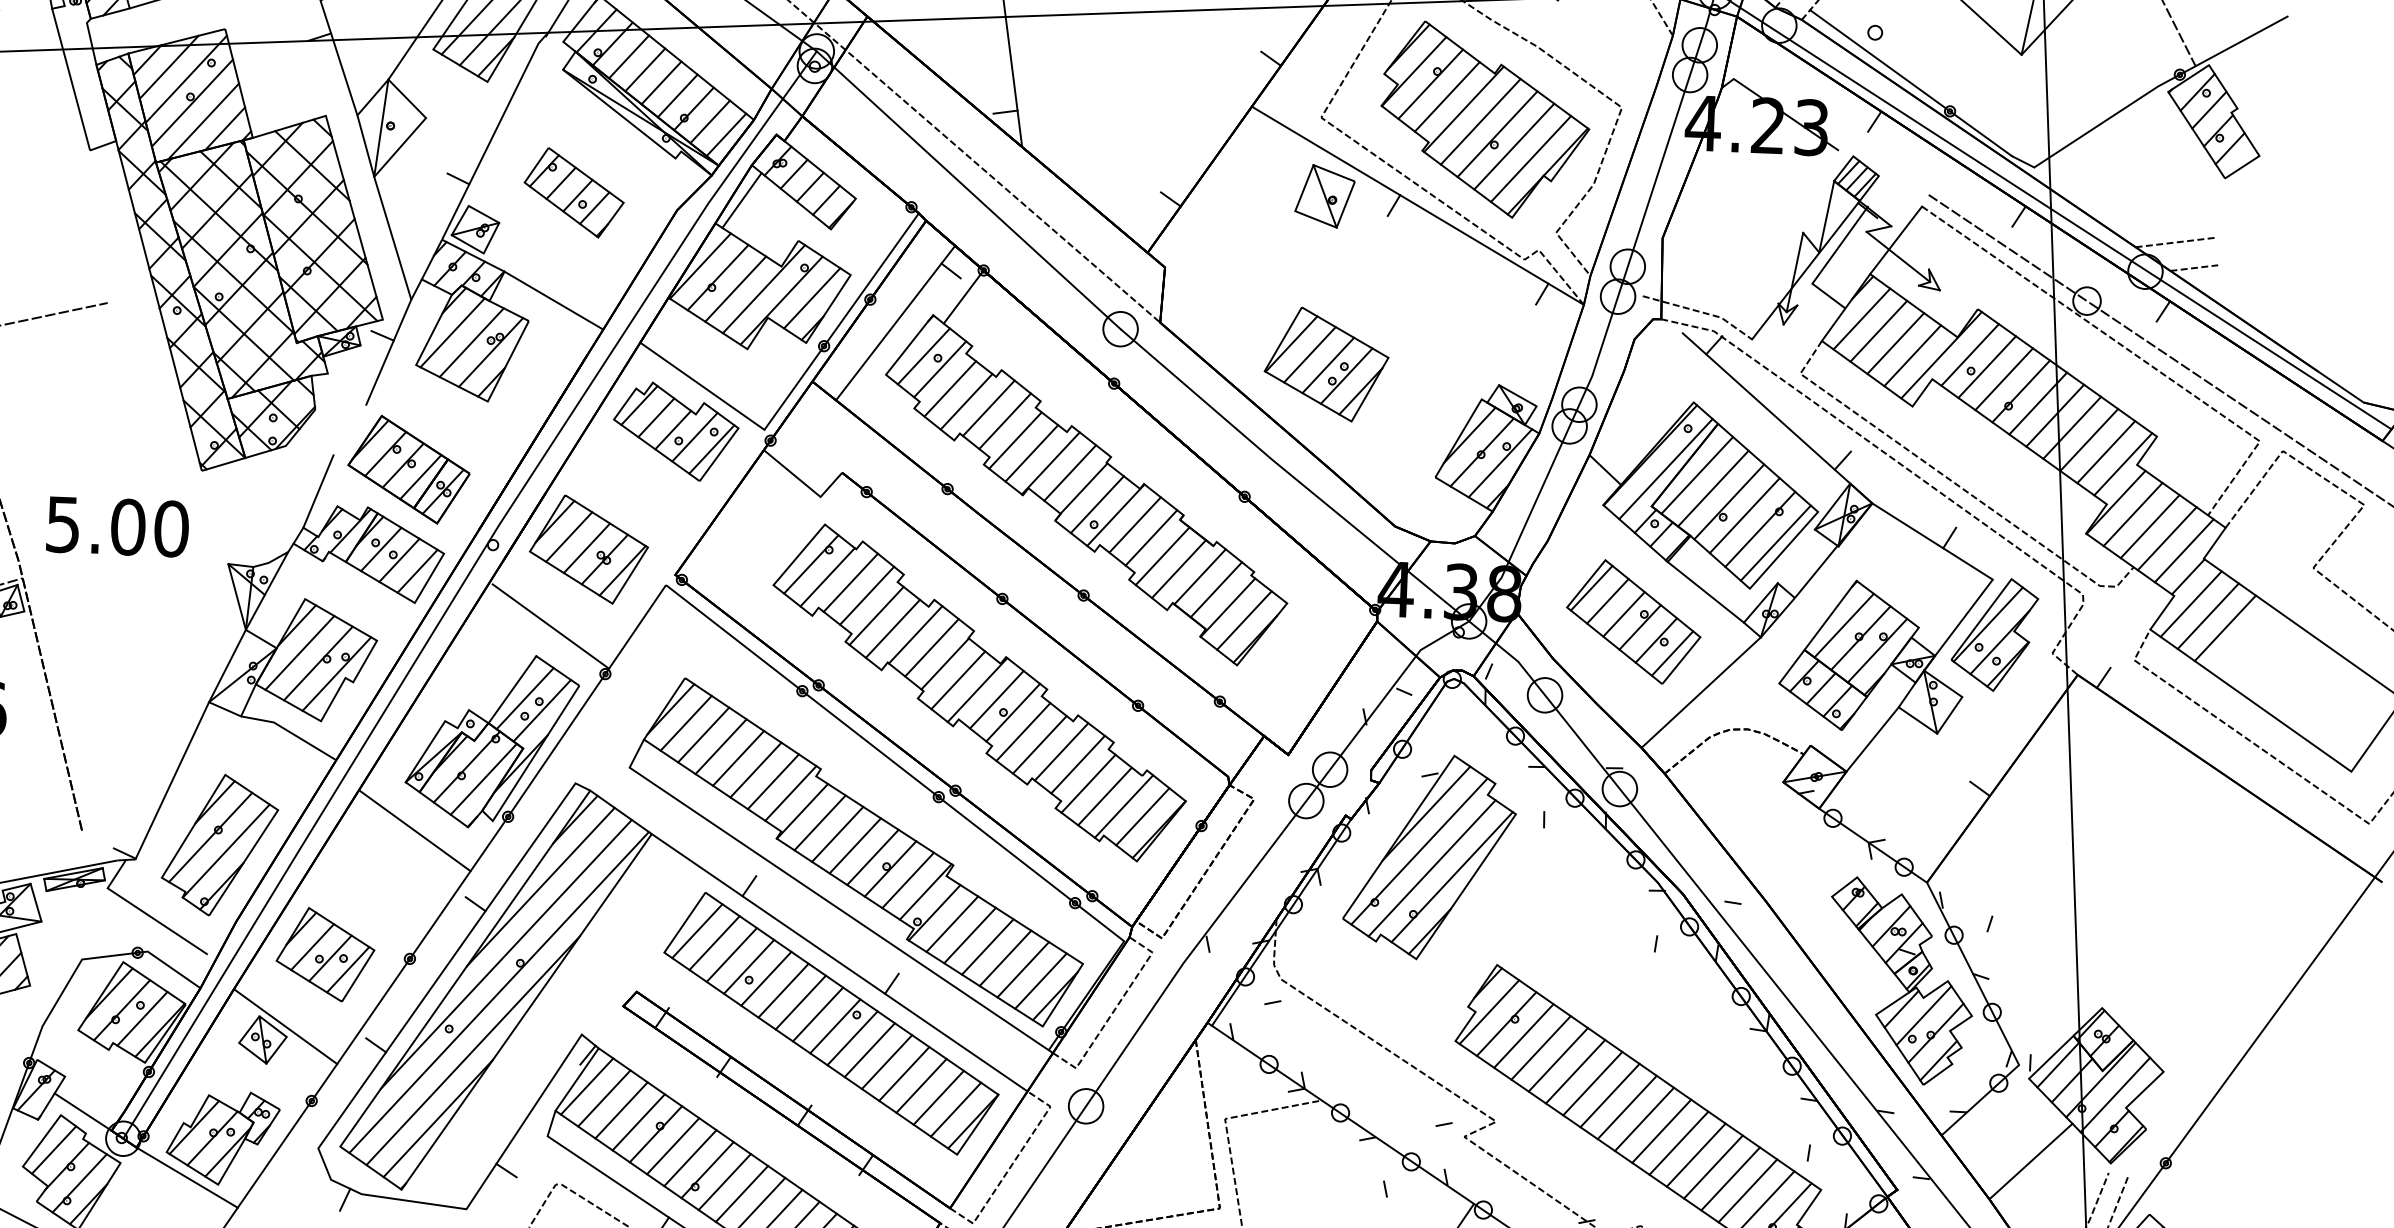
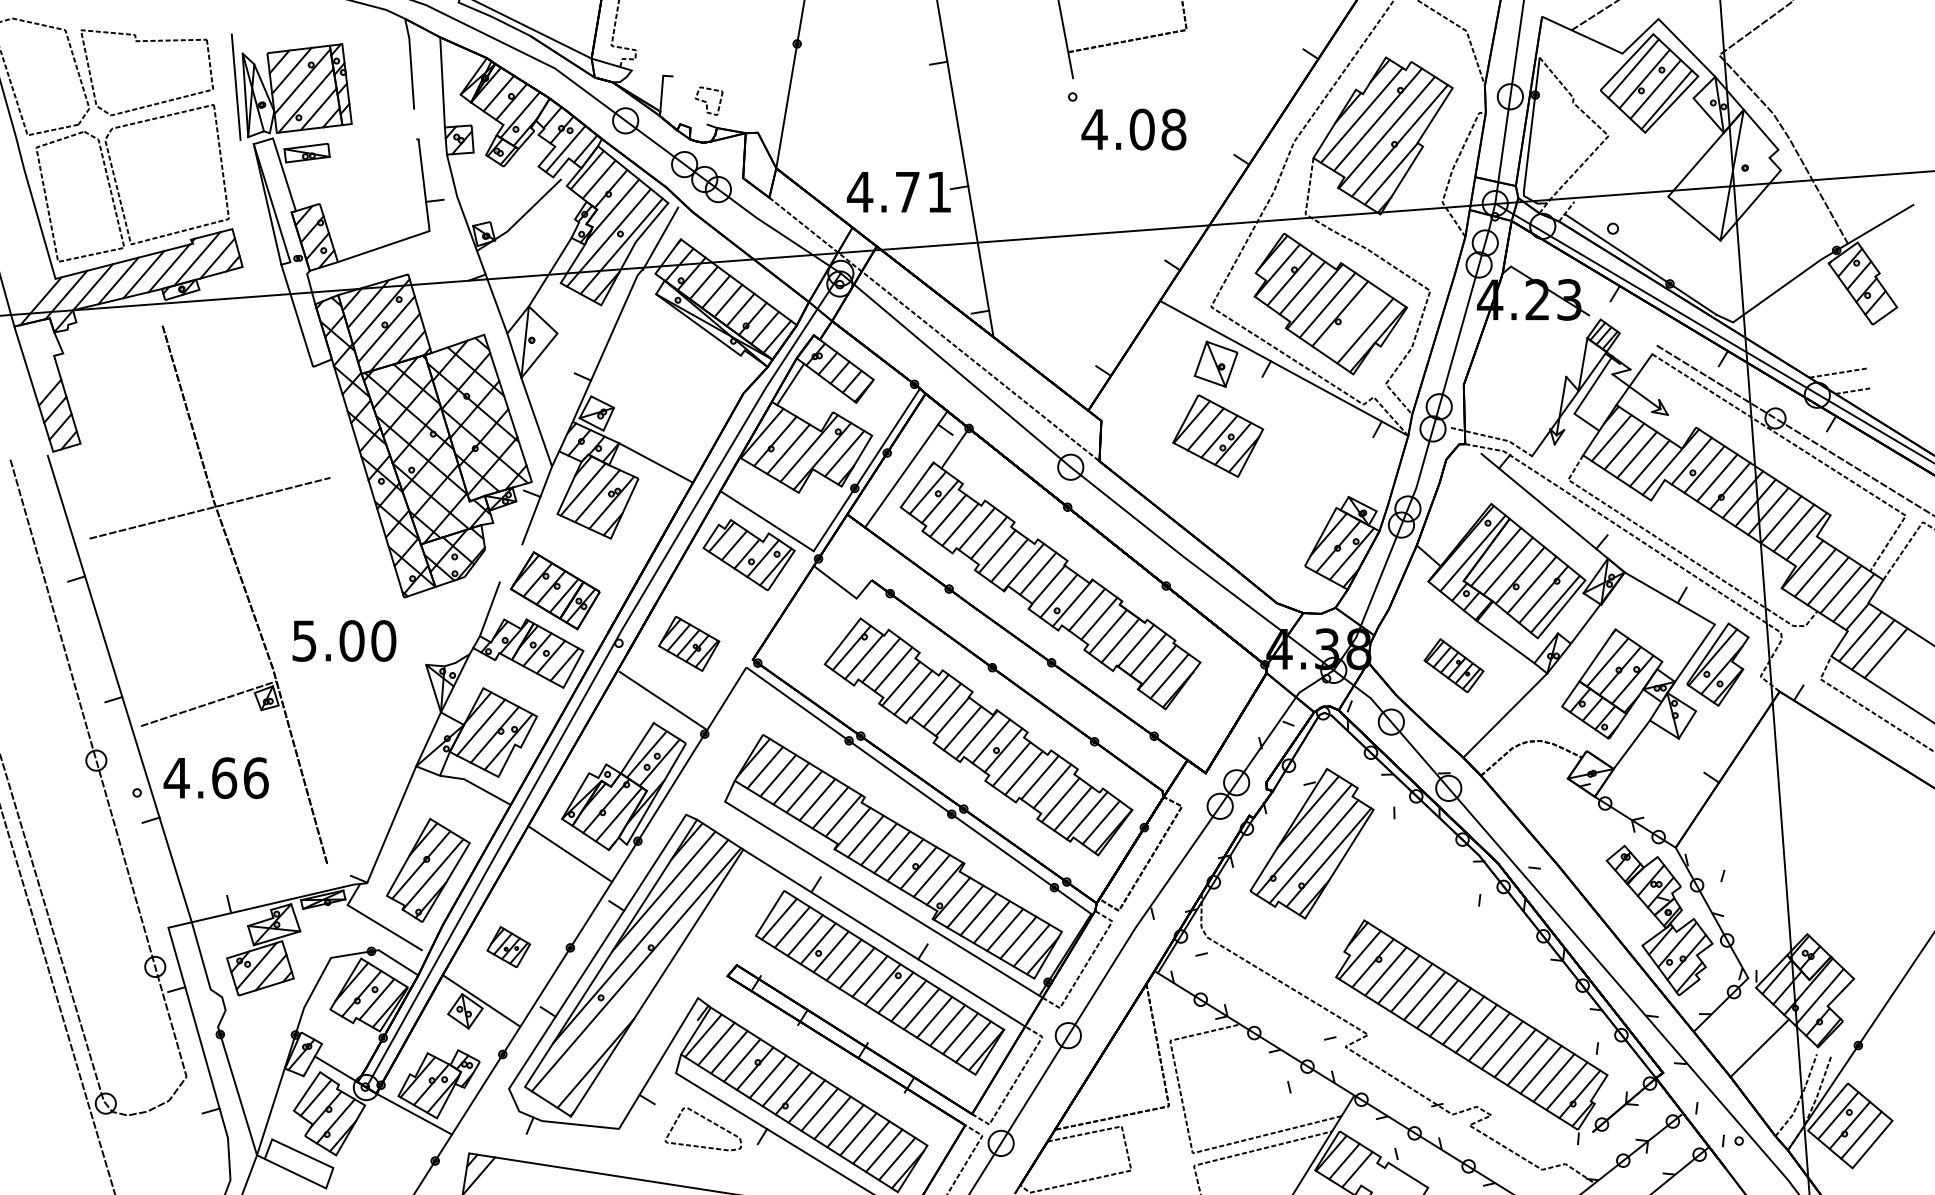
line: (1513, 145) -> (1352, 321), removed
part: (573, 192) -> (667, 383), removed
part: (1327, 363) -> (1218, 435), moved
part: (589, 549) -> (689, 643), size x0.7
part: (1633, 621) -> (1453, 665), size x0.6
part: (325, 953) -> (508, 946), size x0.6
line: (472, 1049) -> (618, 1012), removed

